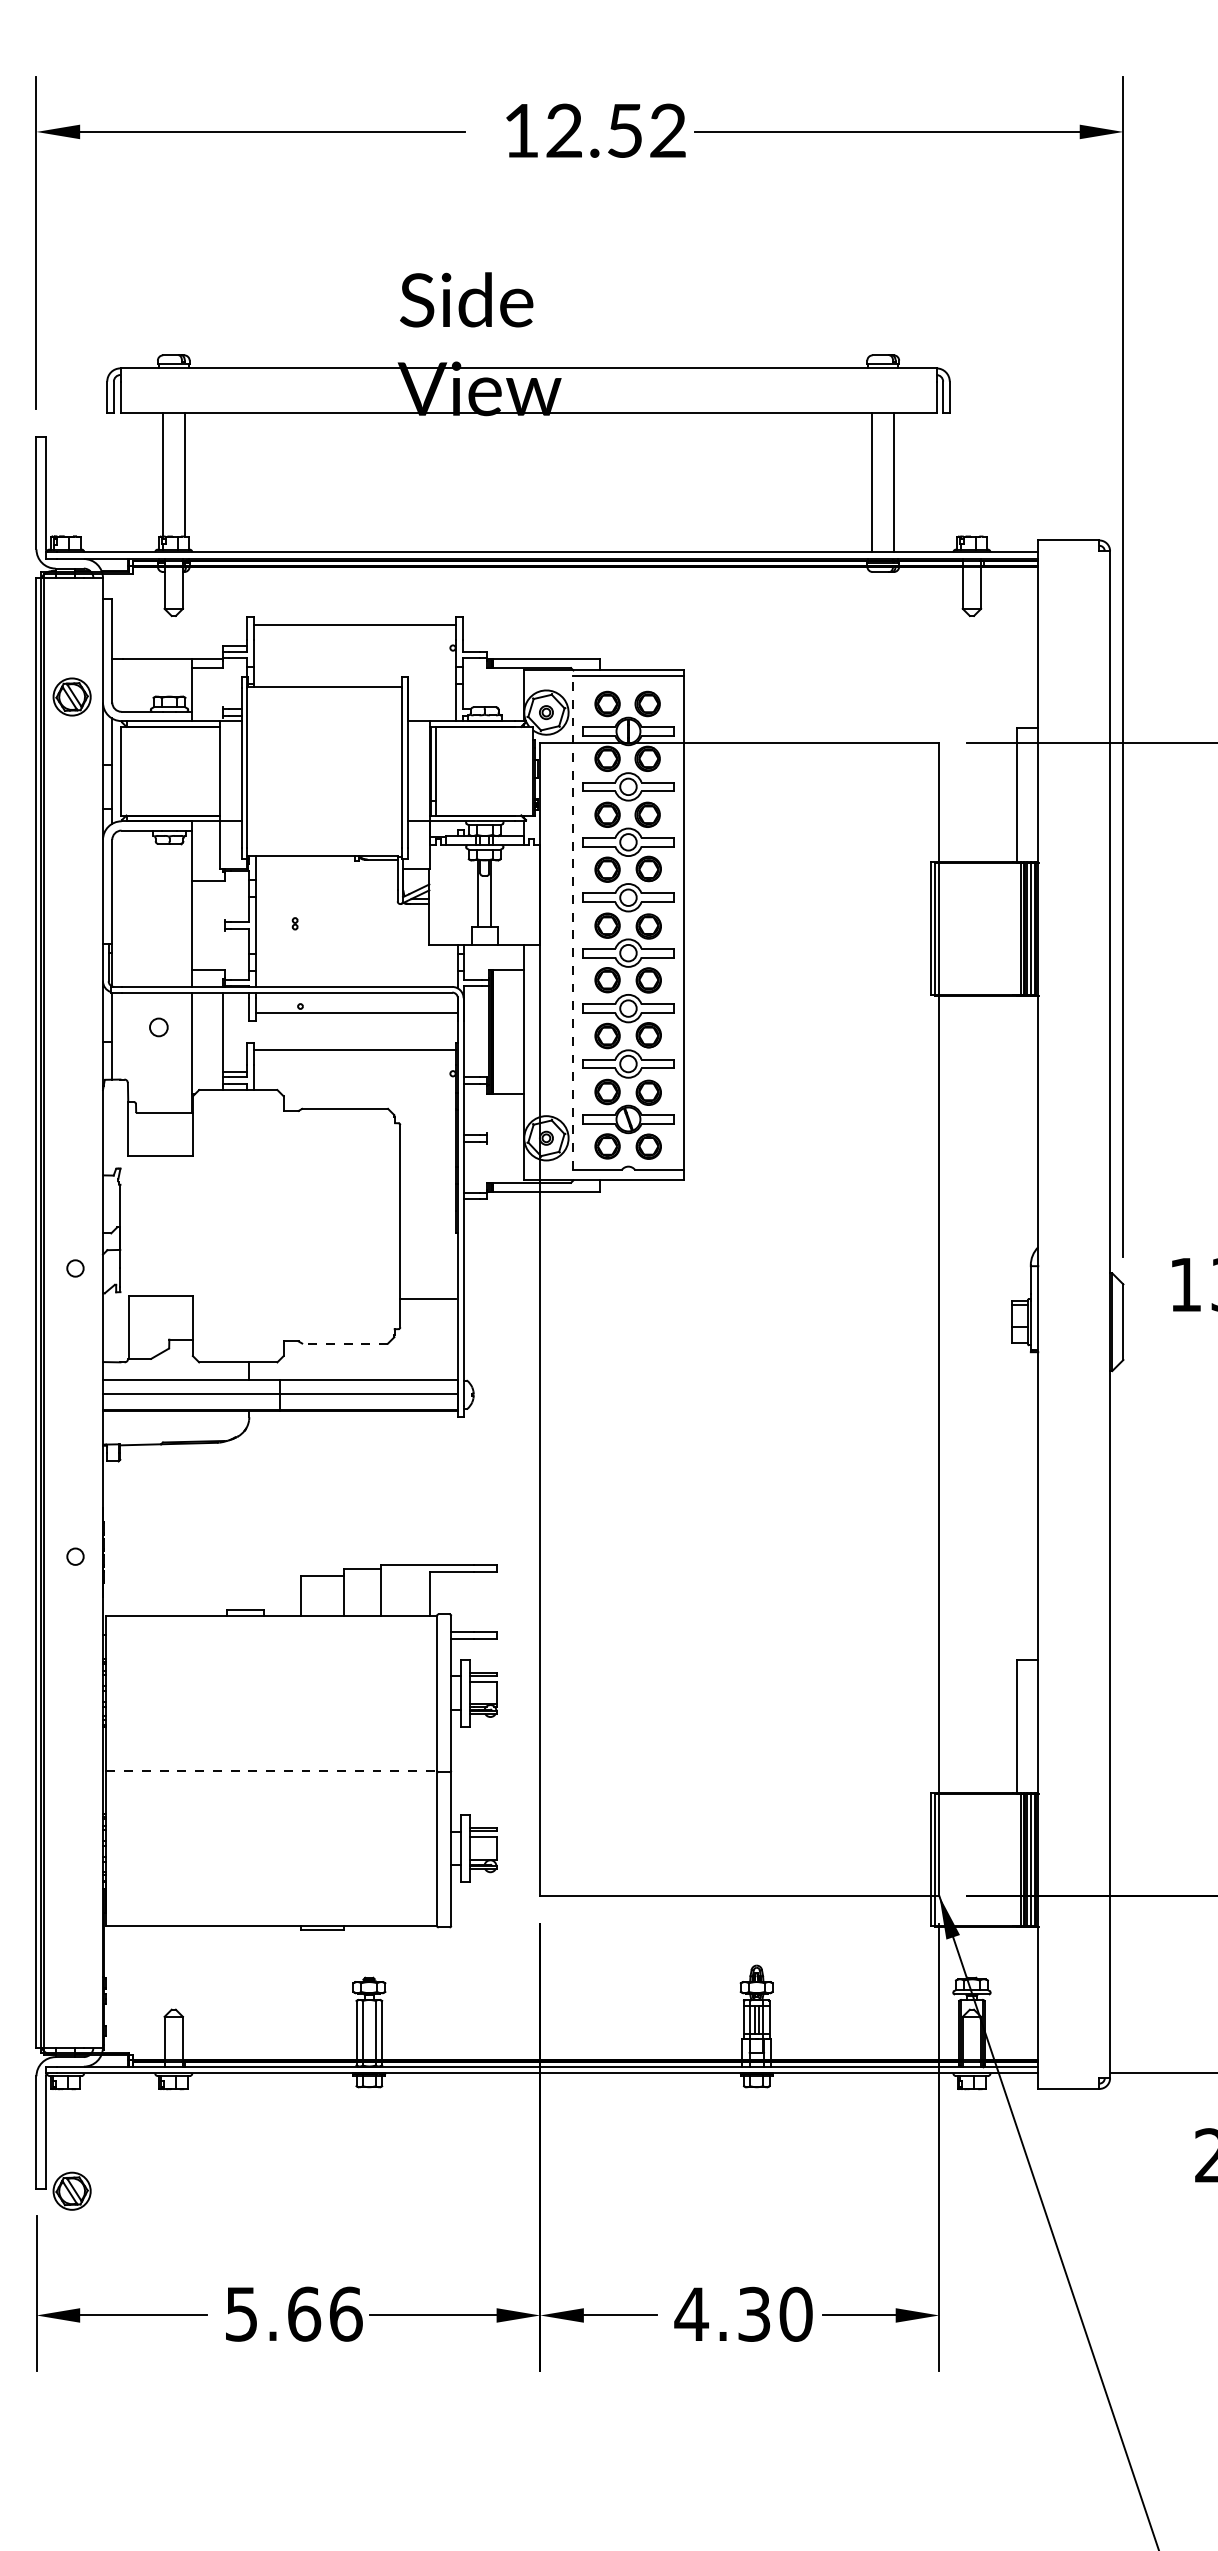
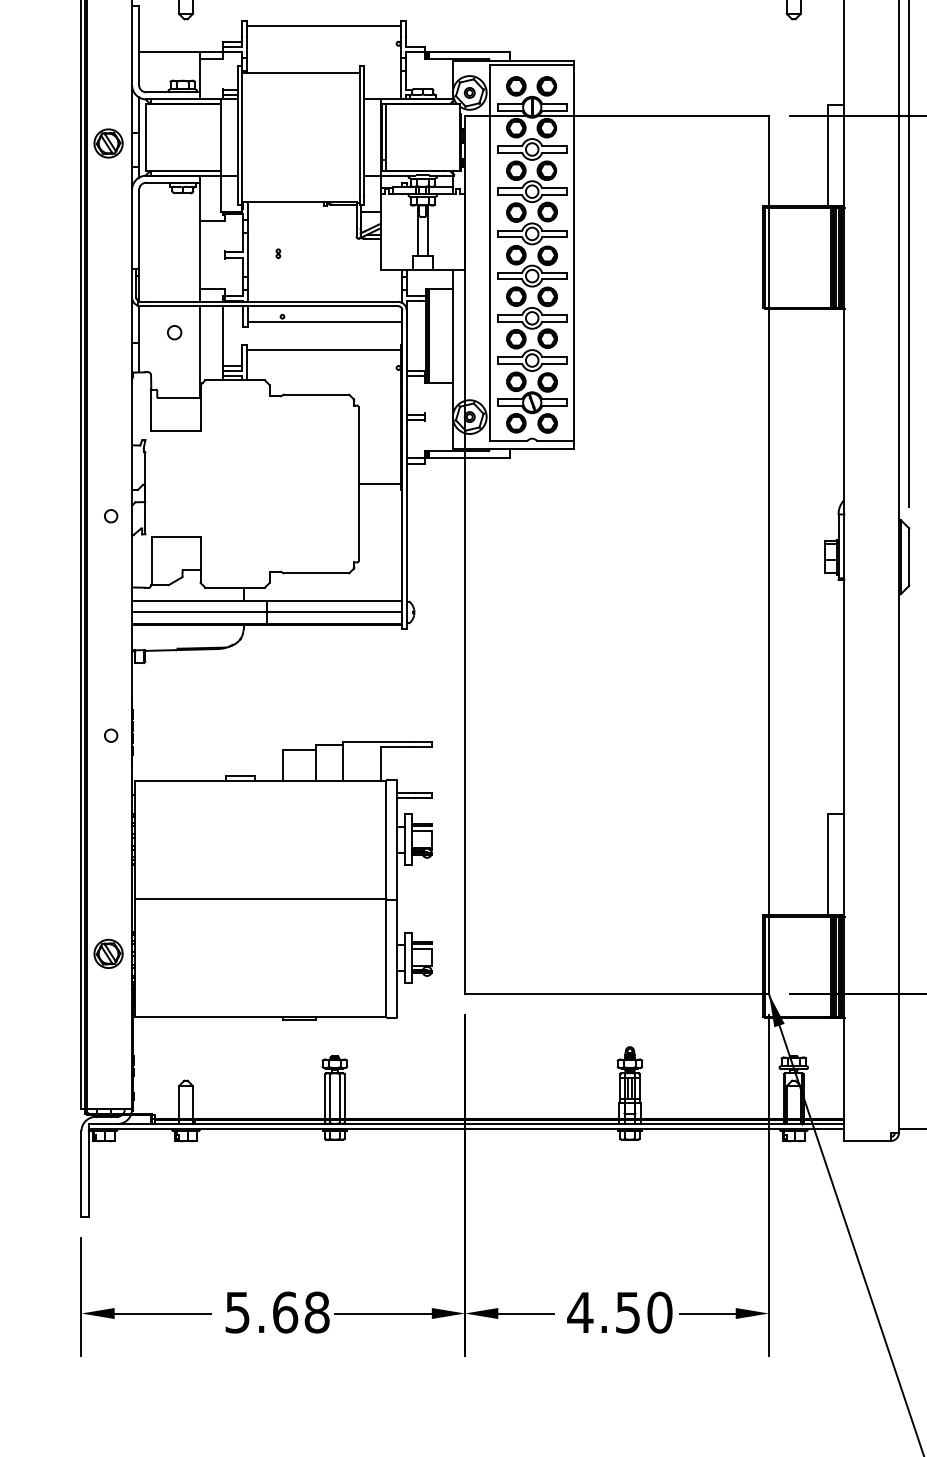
part: (71, 696) -> (108, 143), moved
line: (573, 922) -> (490, 252), dashed -> solid
line: (427, 1299) -> (379, 484), moved
line: (345, 1343) -> (316, 573), dashed -> solid
line: (272, 1770) -> (261, 898), dashed -> solid
part: (71, 2190) -> (108, 953), moved
text: (345, 2313) -> (316, 1312), 5.66 -> 5.68
text: (754, 2313) -> (628, 1312), 4.30 -> 4.50

